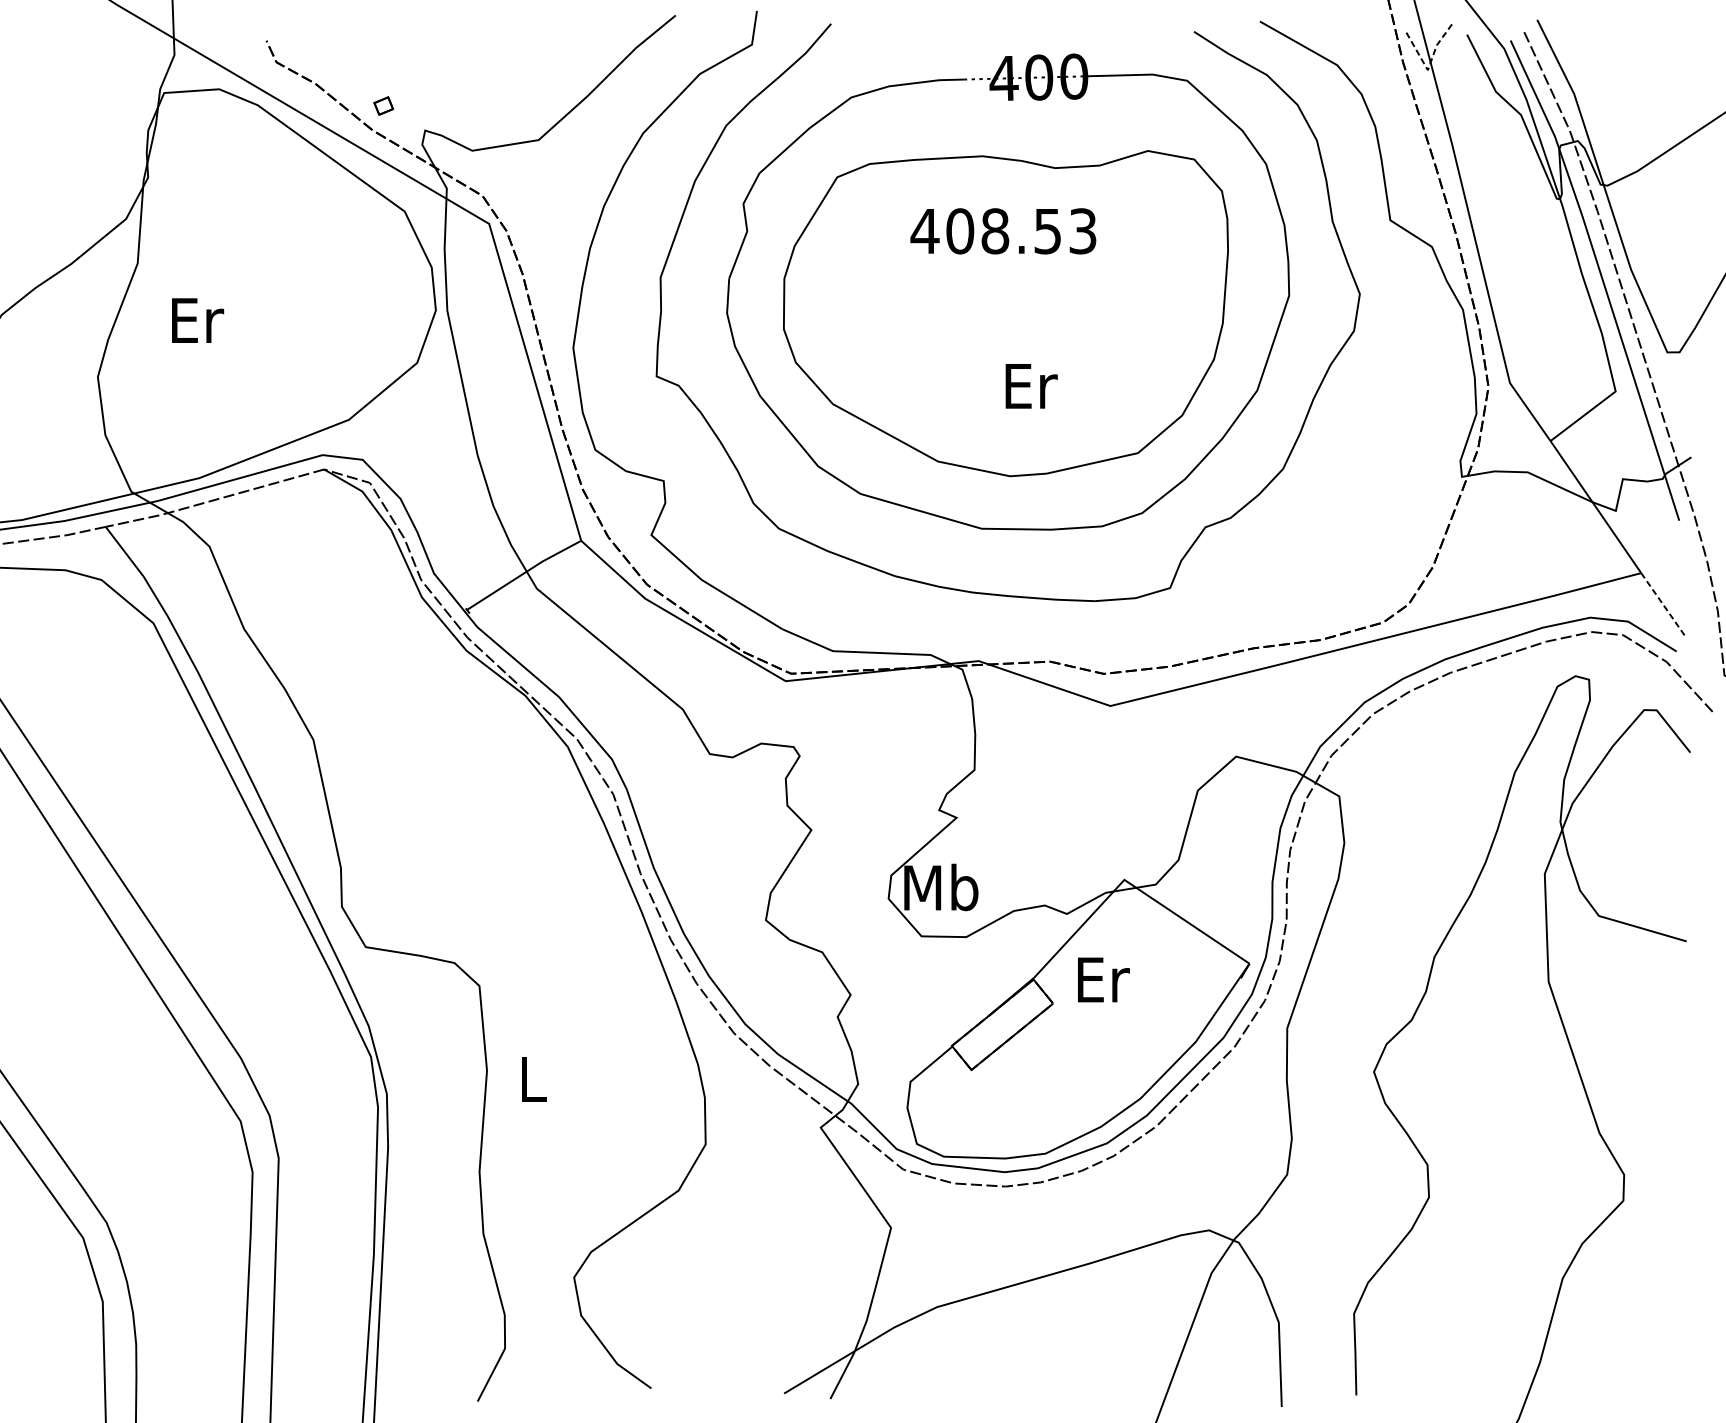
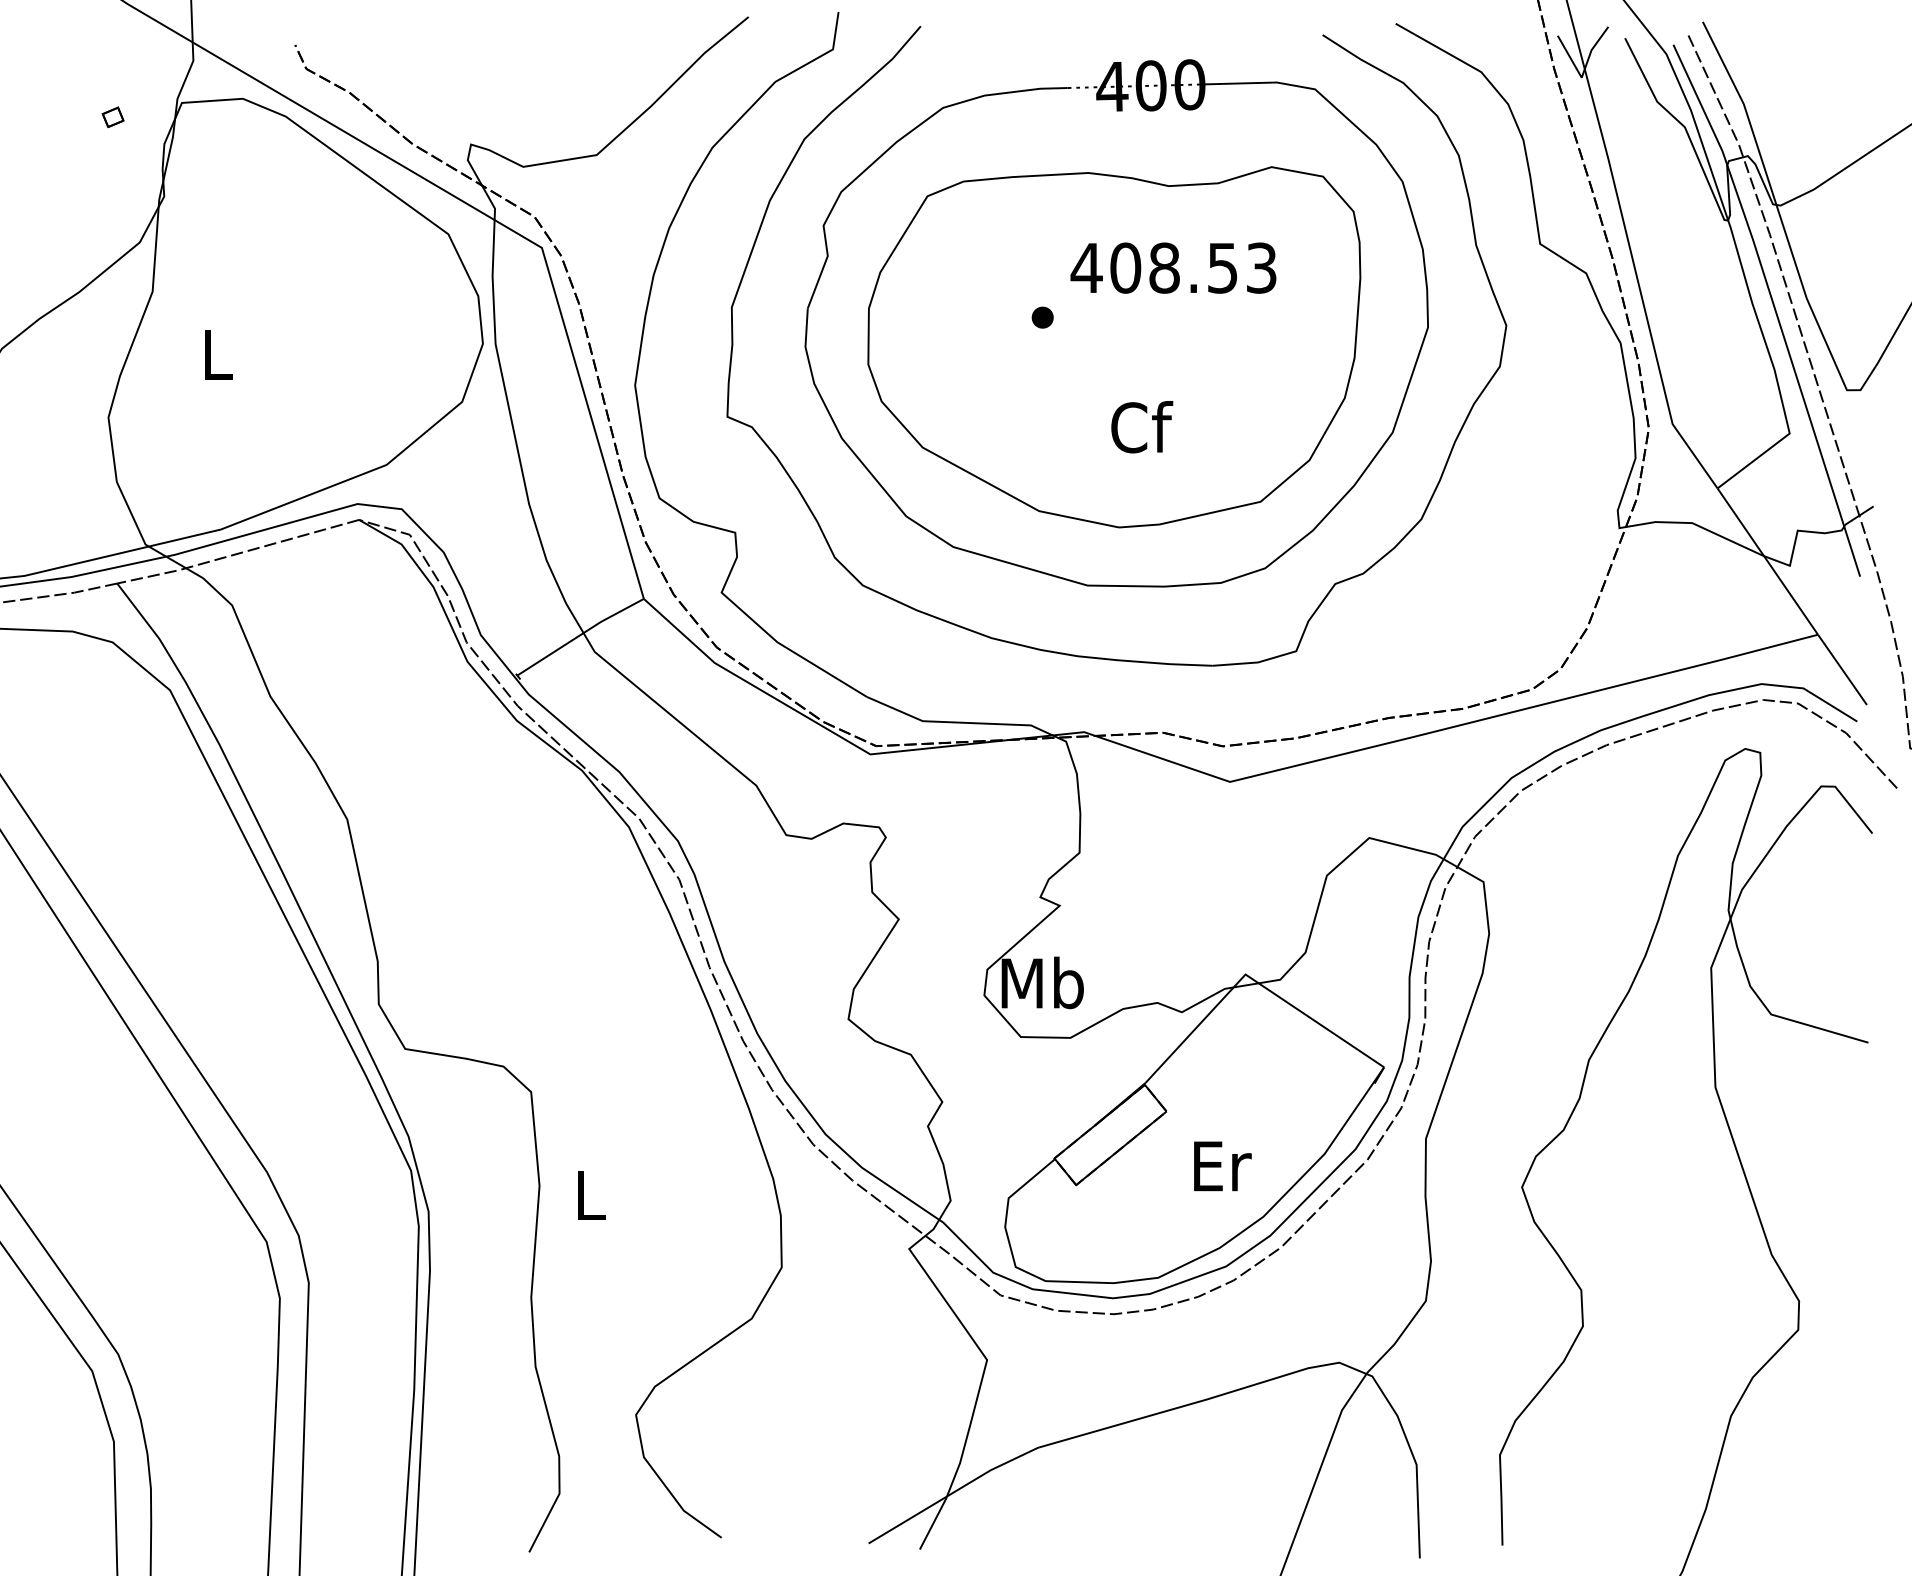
line: (1429, 66) -> (1583, 73), dashed -> solid
part: (383, 105) -> (112, 116), moved
text: (1003, 230) -> (1173, 267), moved
part: (941, 286) -> (1042, 317), added
text: (198, 320) -> (219, 354), Er -> L
text: (1031, 386) -> (1142, 427), Er -> Cf
line: (1663, 604) -> (1842, 669), dashed -> solid
text: (1103, 980) -> (1222, 1166), moved

